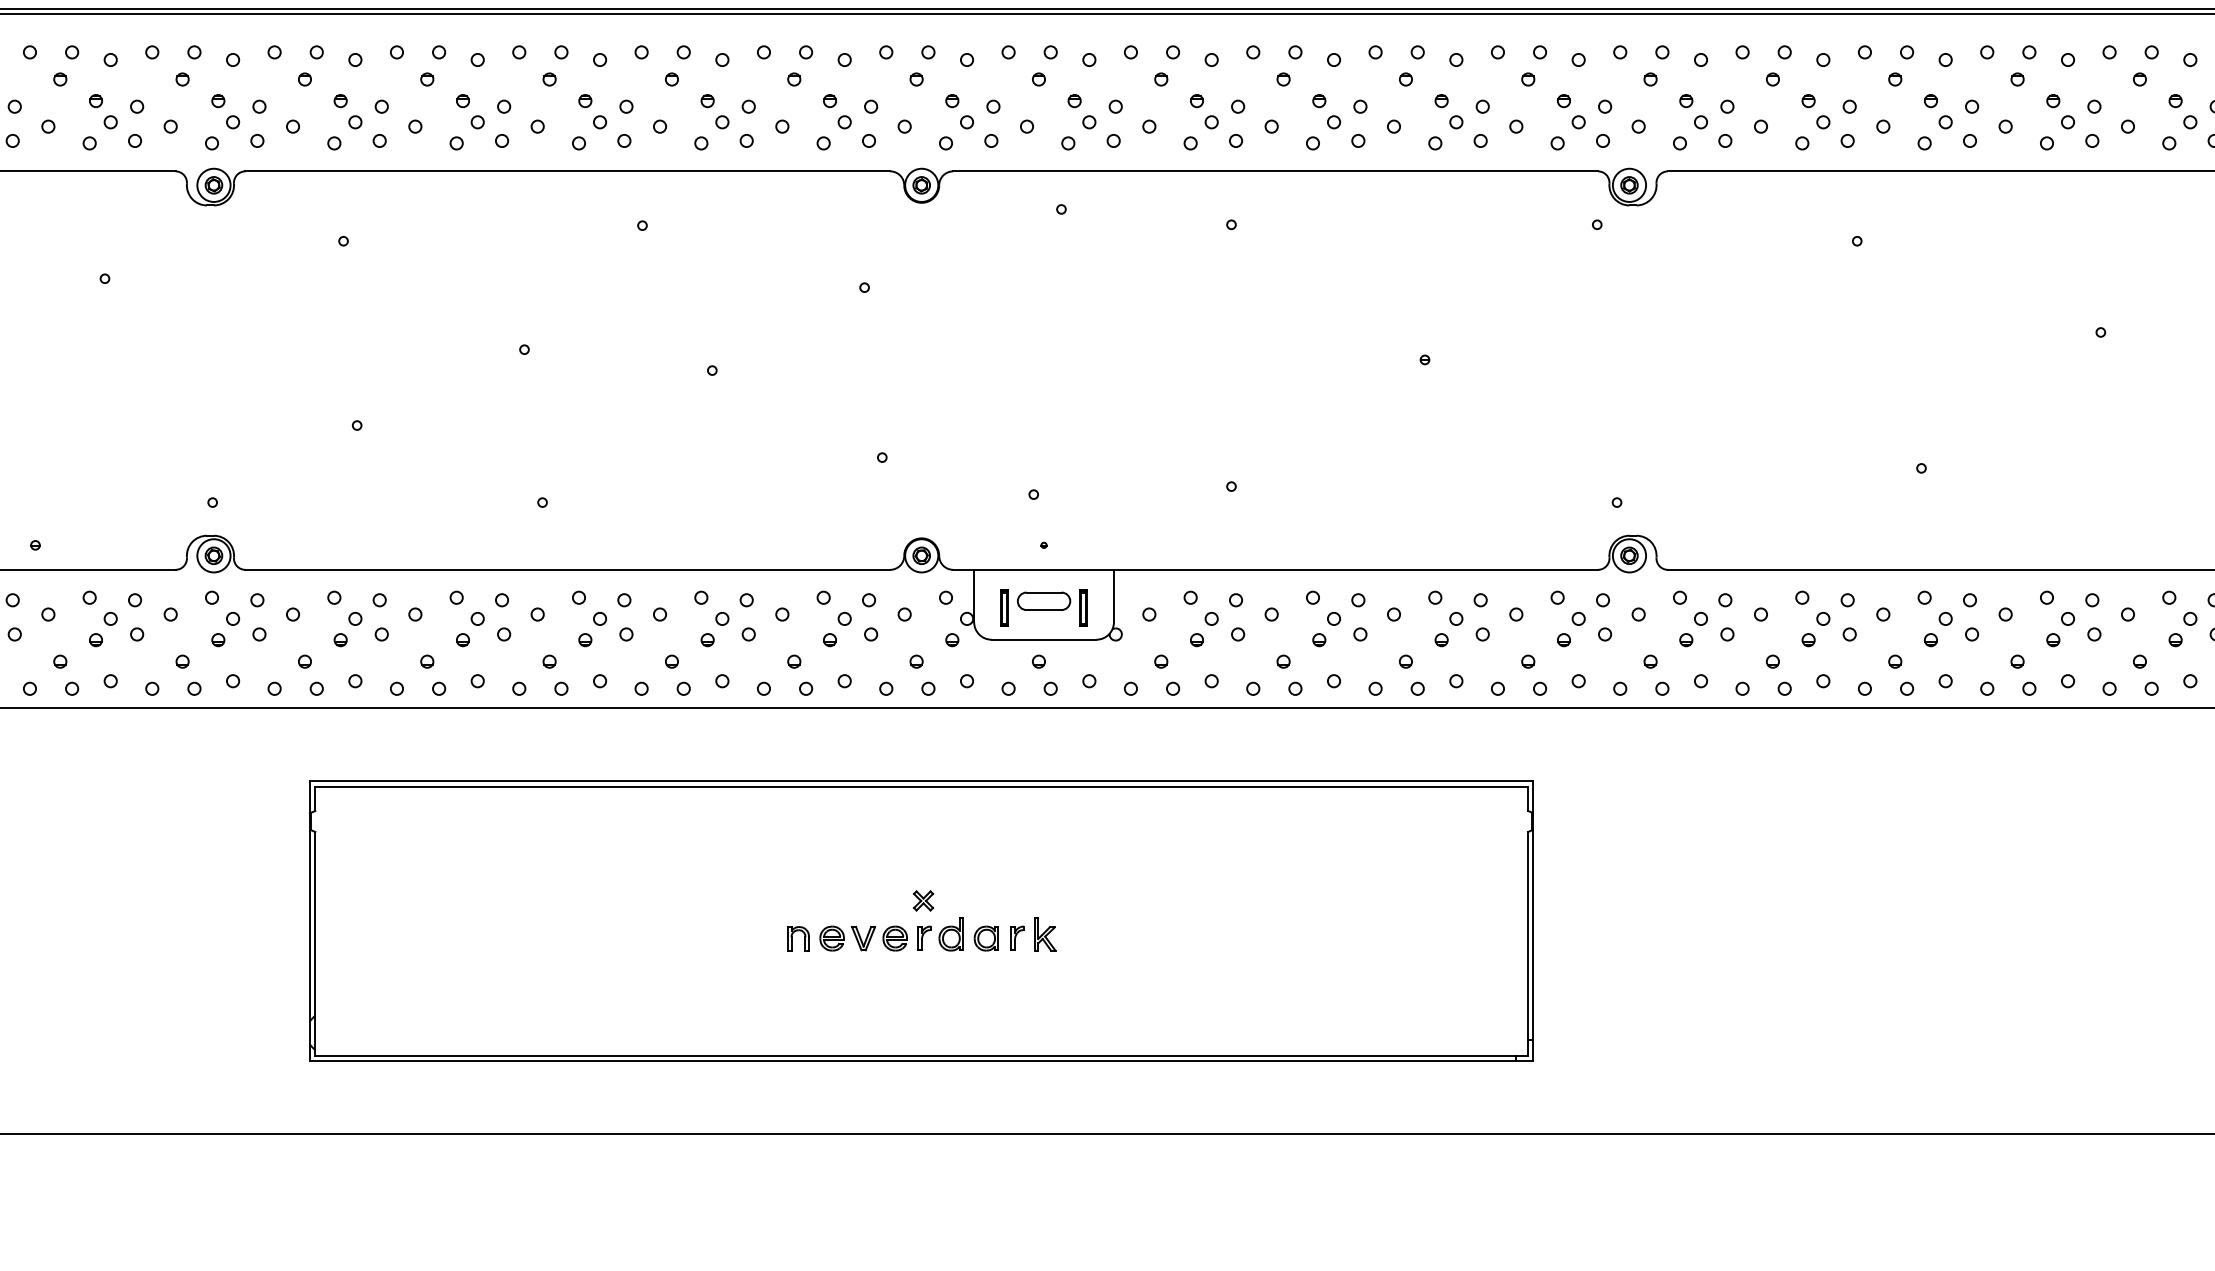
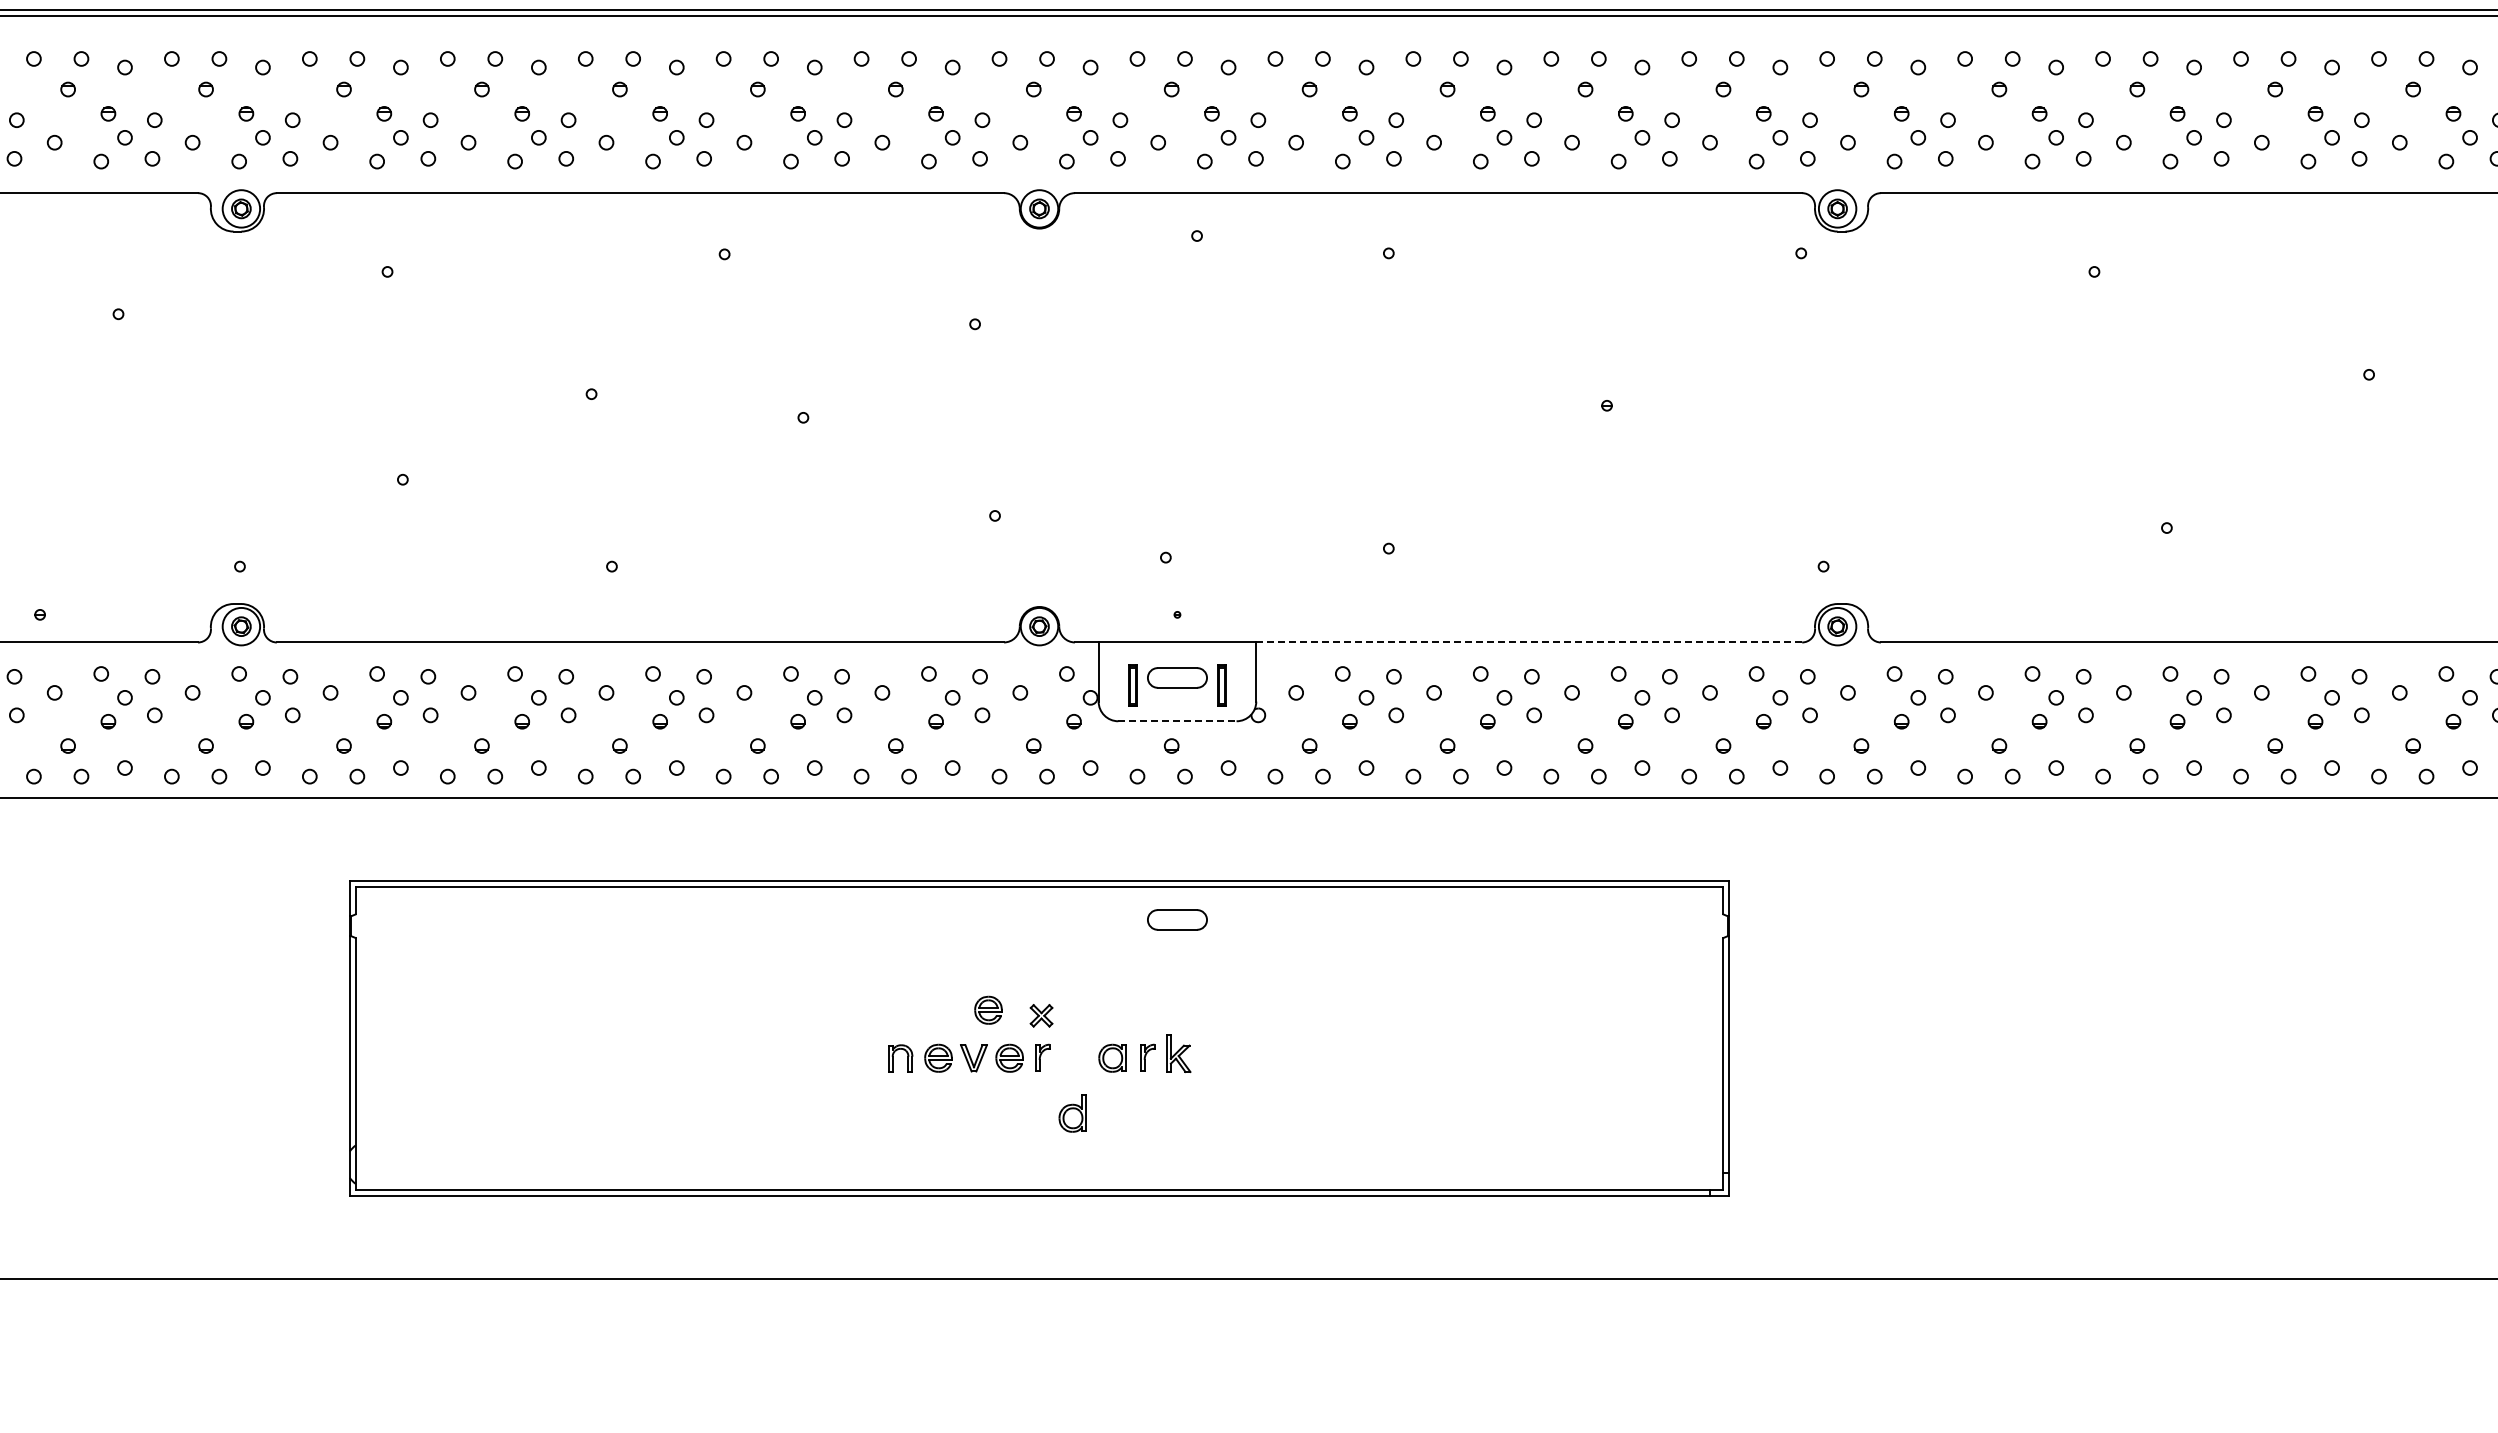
line: (1356, 569) -> (1529, 642), solid -> dashed
line: (1044, 639) -> (1177, 721), solid -> dashed
part: (1044, 815) -> (1177, 919), added
part: (876, 895) -> (988, 1009), added
part: (950, 934) -> (1072, 1113), moved

